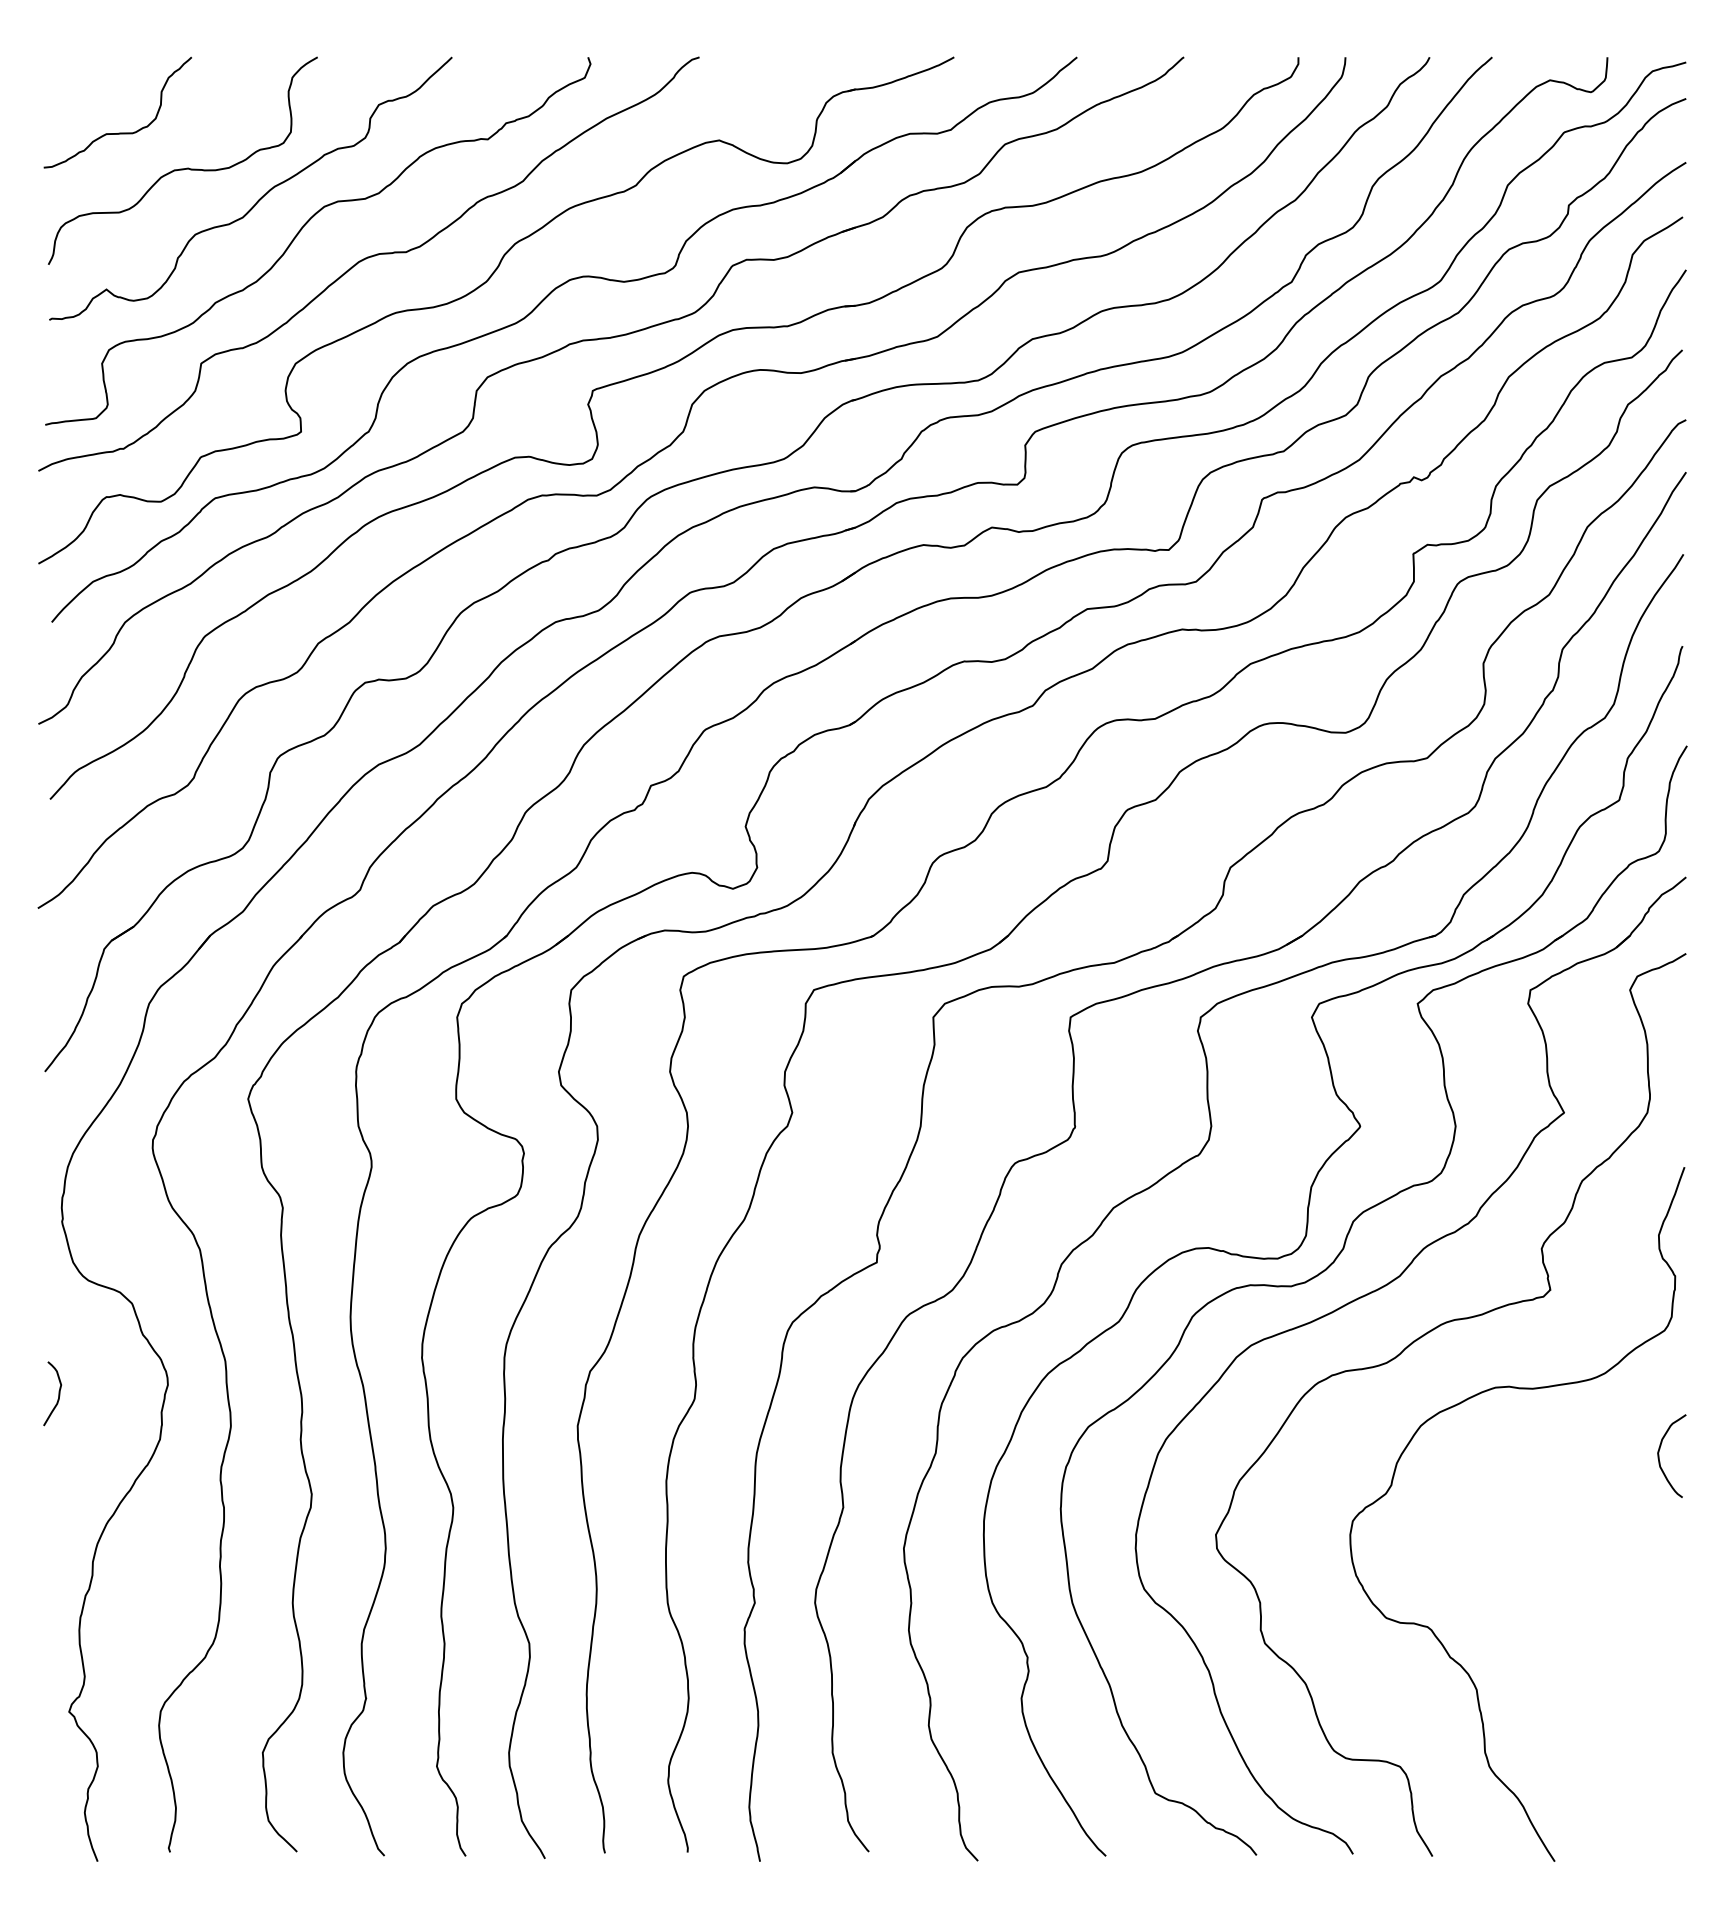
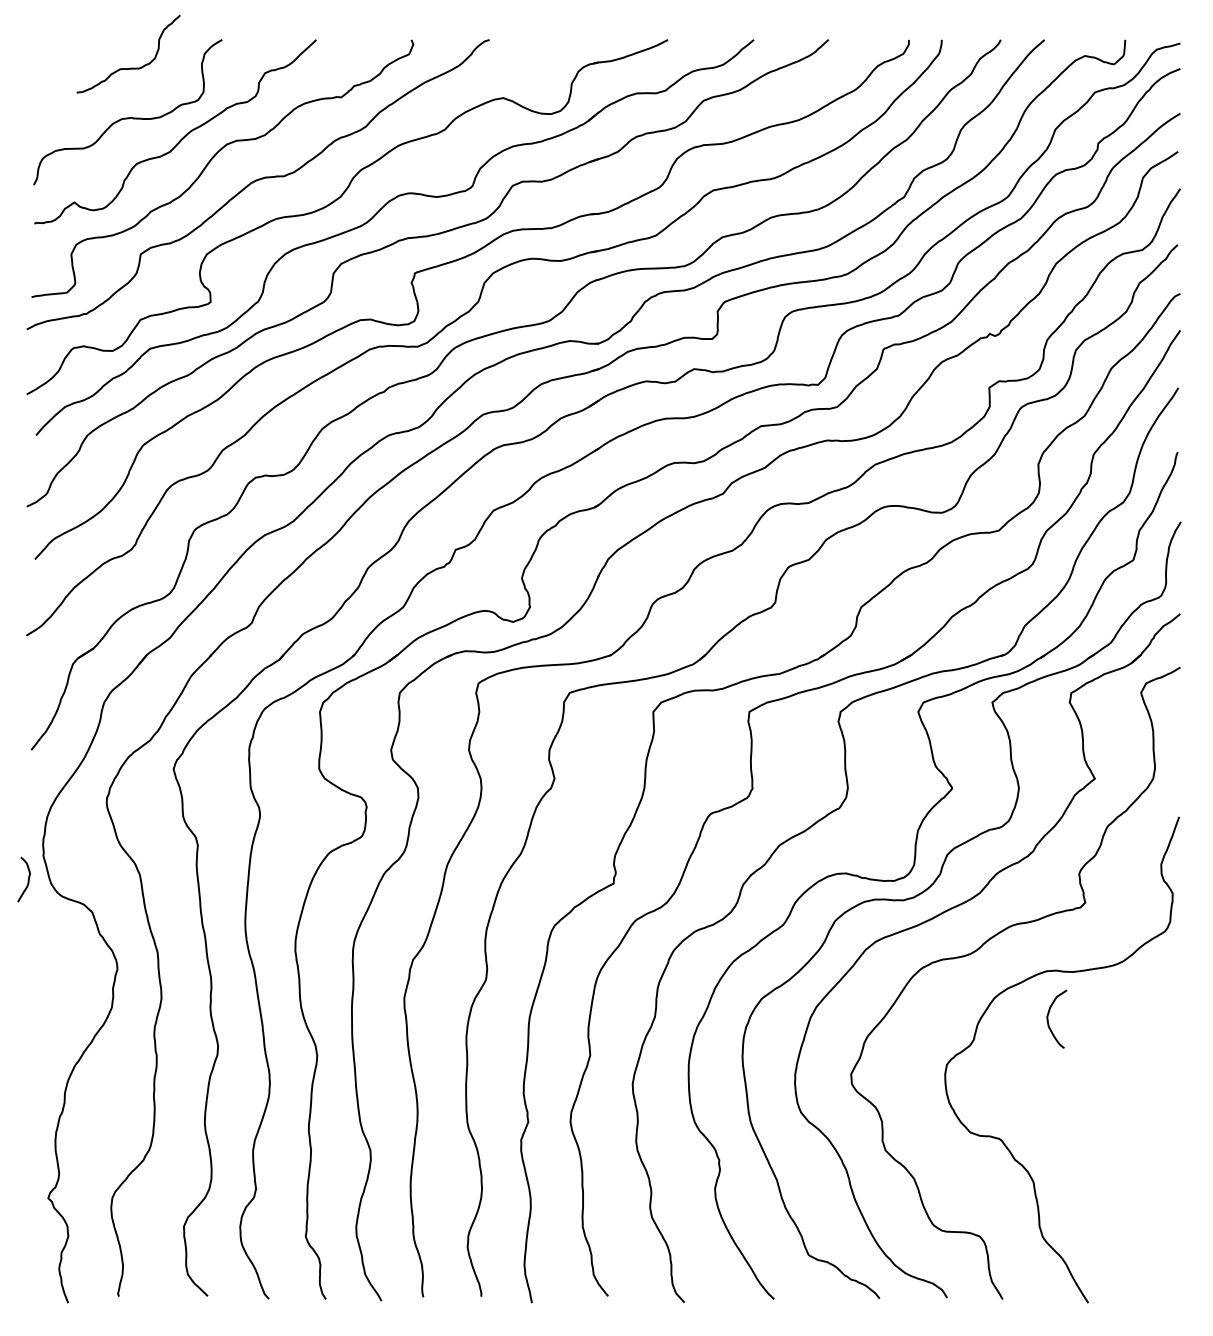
curve: (118, 132) -> (129, 68), moved
curve: (58, 1393) -> (28, 879), moved
curve: (1659, 1455) -> (1048, 1018), moved

